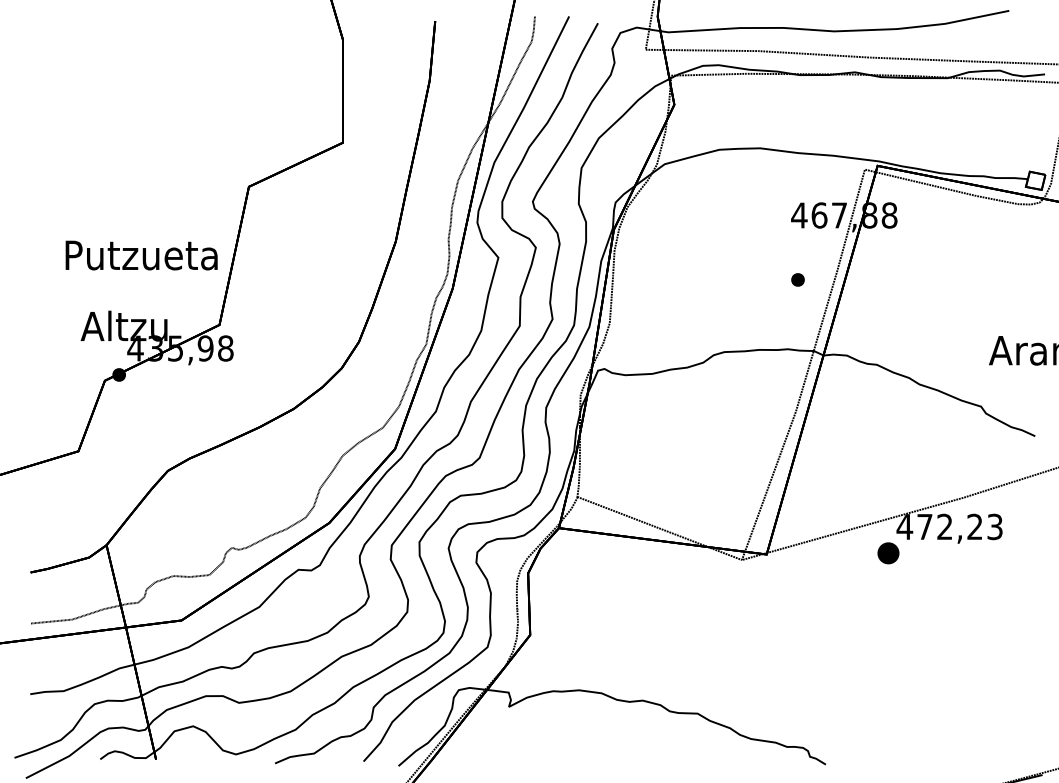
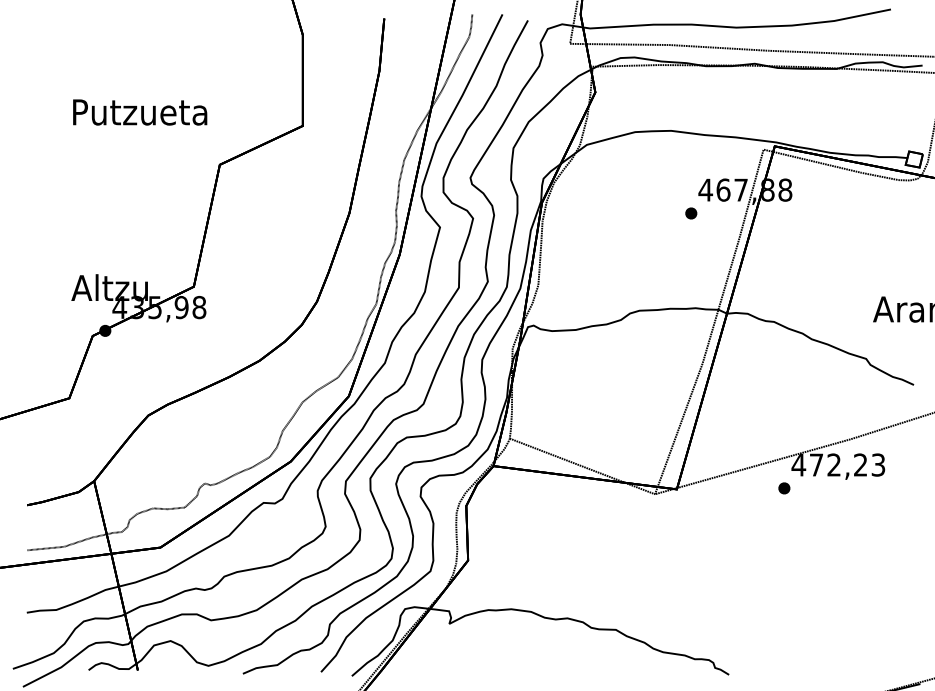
text: (141, 255) -> (140, 112), moved
part: (797, 279) -> (690, 213), moved
part: (888, 553) -> (784, 488), size x0.62

